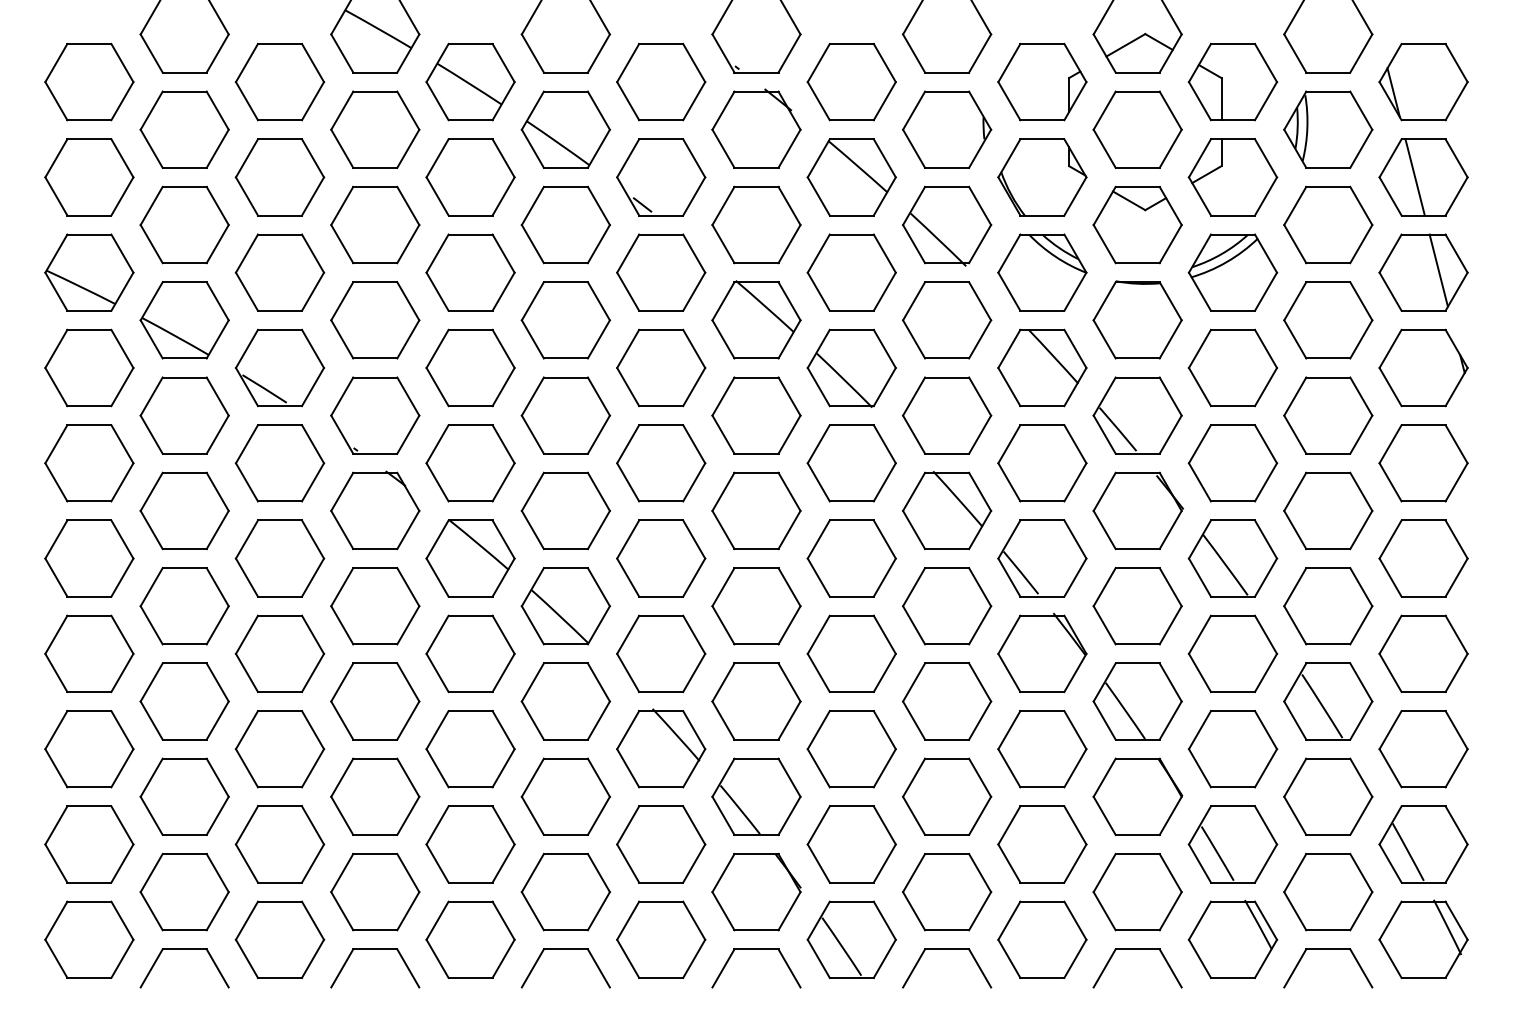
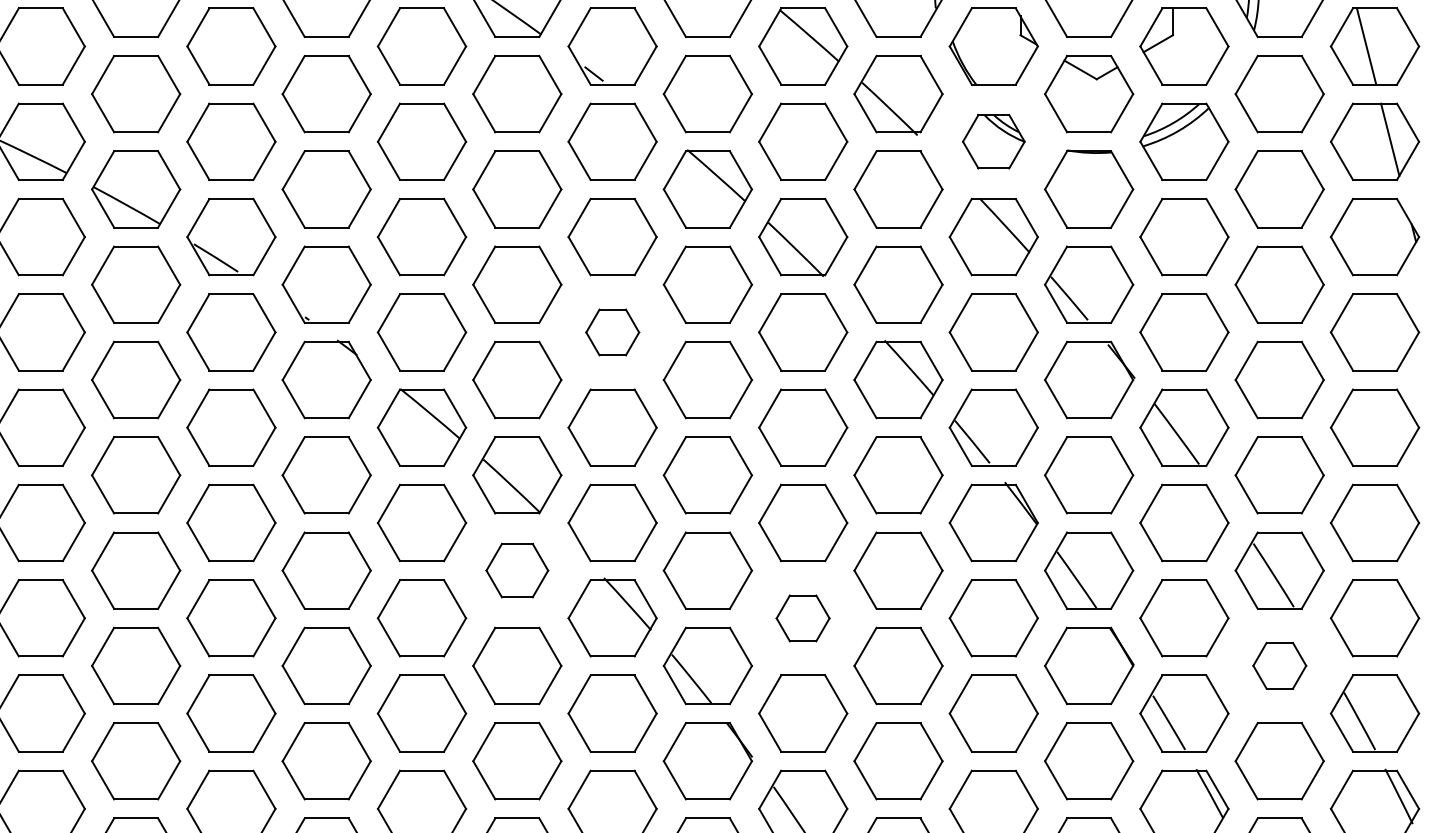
part: (1042, 272) -> (993, 141), size x0.7
part: (661, 463) -> (612, 332), size x0.6
part: (565, 701) -> (516, 570), size x0.7
part: (851, 749) -> (802, 618), size x0.6
part: (1328, 796) -> (1279, 665), size x0.6

